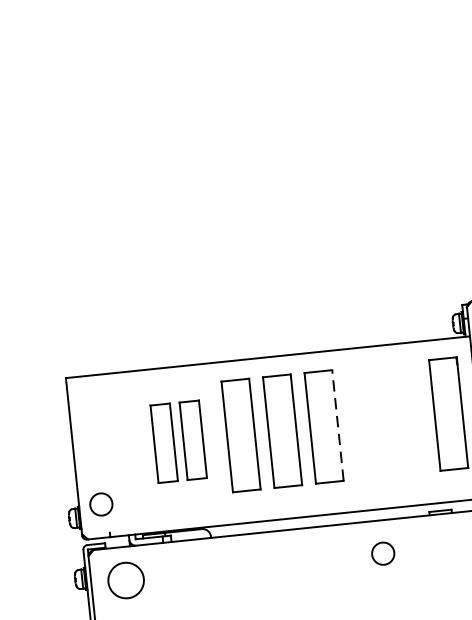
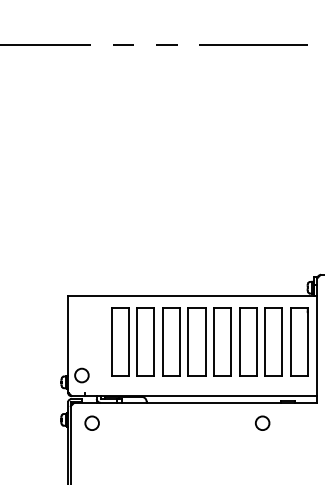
part: (385, 419) -> (260, 341), added
line: (338, 424) -> (231, 341), dashed -> solid
part: (177, 440) -> (132, 341), size x1.43
circle: (382, 552) -> (262, 422), moved
circle: (124, 579) -> (91, 422), size x0.62

